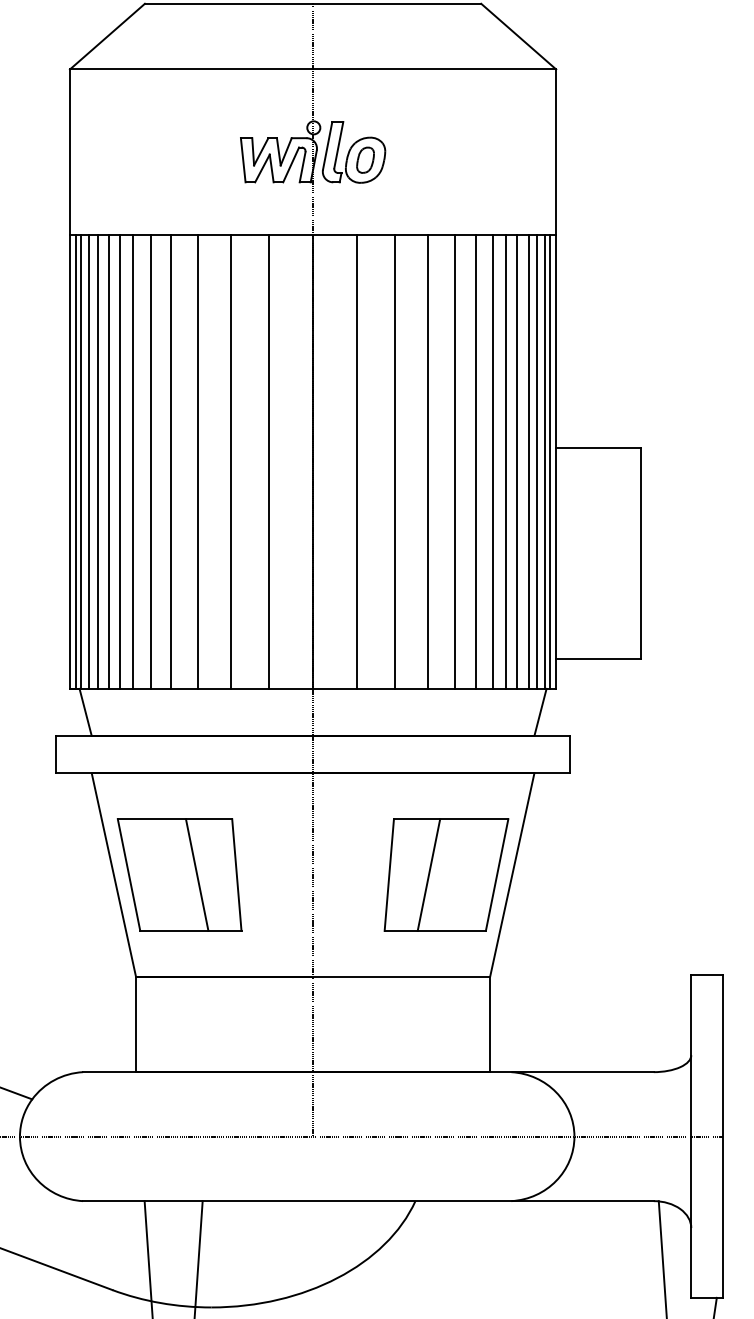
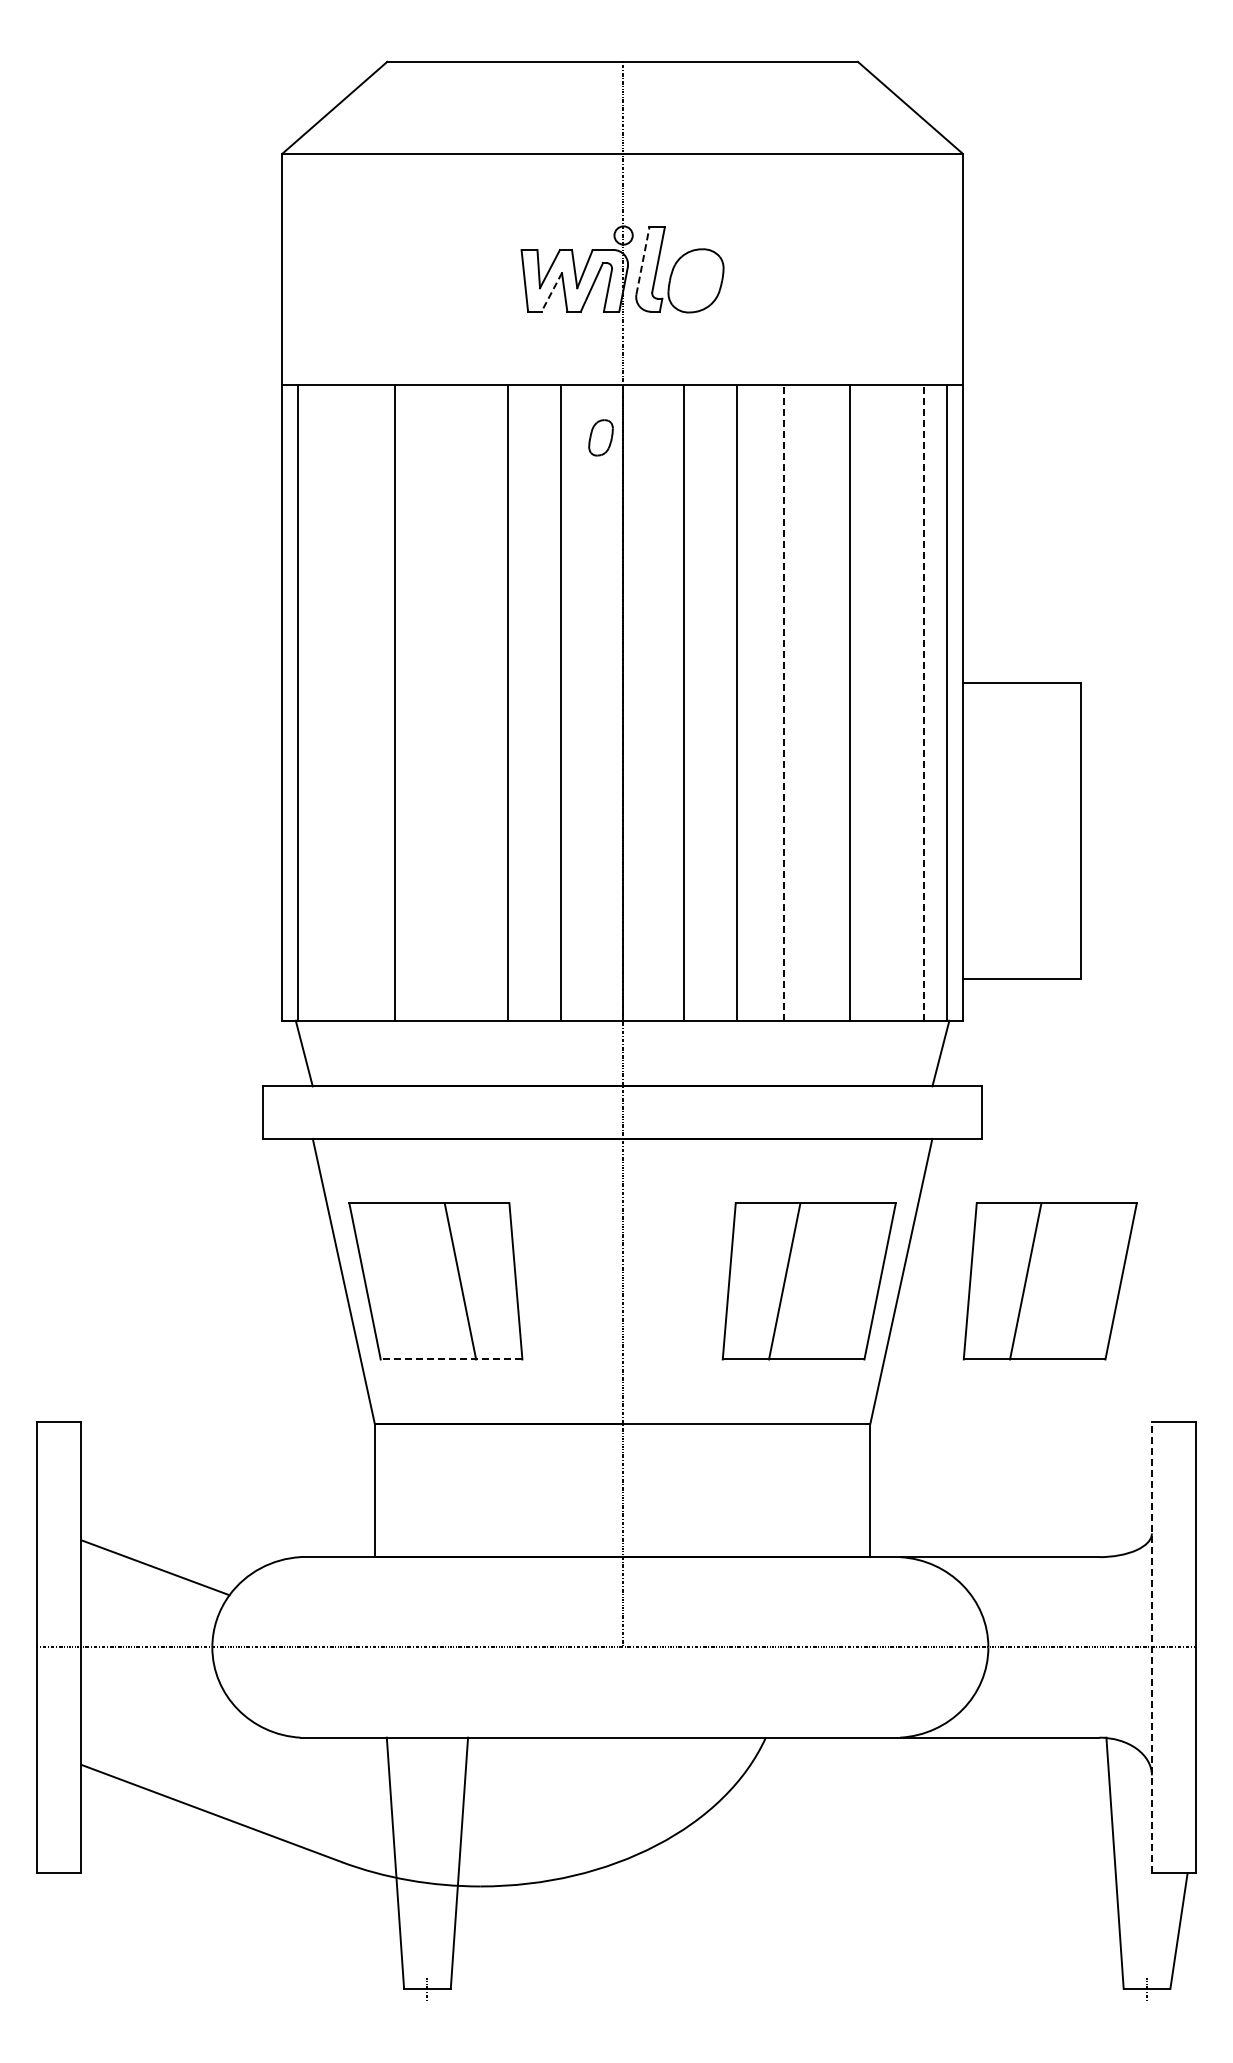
line: (328, 145) -> (643, 260), solid -> dashed
part: (365, 159) -> (600, 437), moved
line: (262, 168) -> (551, 292), solid -> dashed
line: (75, 461) -> (290, 702), removed
line: (89, 461) -> (309, 702), removed
line: (97, 461) -> (320, 702), removed
line: (109, 461) -> (337, 702), removed
line: (120, 461) -> (352, 702), removed
line: (133, 461) -> (371, 702), removed
line: (170, 461) -> (423, 702), removed
line: (197, 461) -> (461, 702), removed
line: (455, 461) -> (821, 702), removed
line: (493, 461) -> (874, 702), removed
line: (505, 461) -> (892, 702), removed
line: (516, 461) -> (907, 702), removed
line: (537, 461) -> (936, 702), removed
line: (550, 461) -> (954, 702), removed
line: (428, 462) -> (783, 703), solid -> dashed
line: (528, 462) -> (924, 703), solid -> dashed
part: (618, 875) -> (1049, 1281), added
line: (190, 930) -> (451, 1359), solid -> dashed
line: (690, 1136) -> (1151, 1647), solid -> dashed

